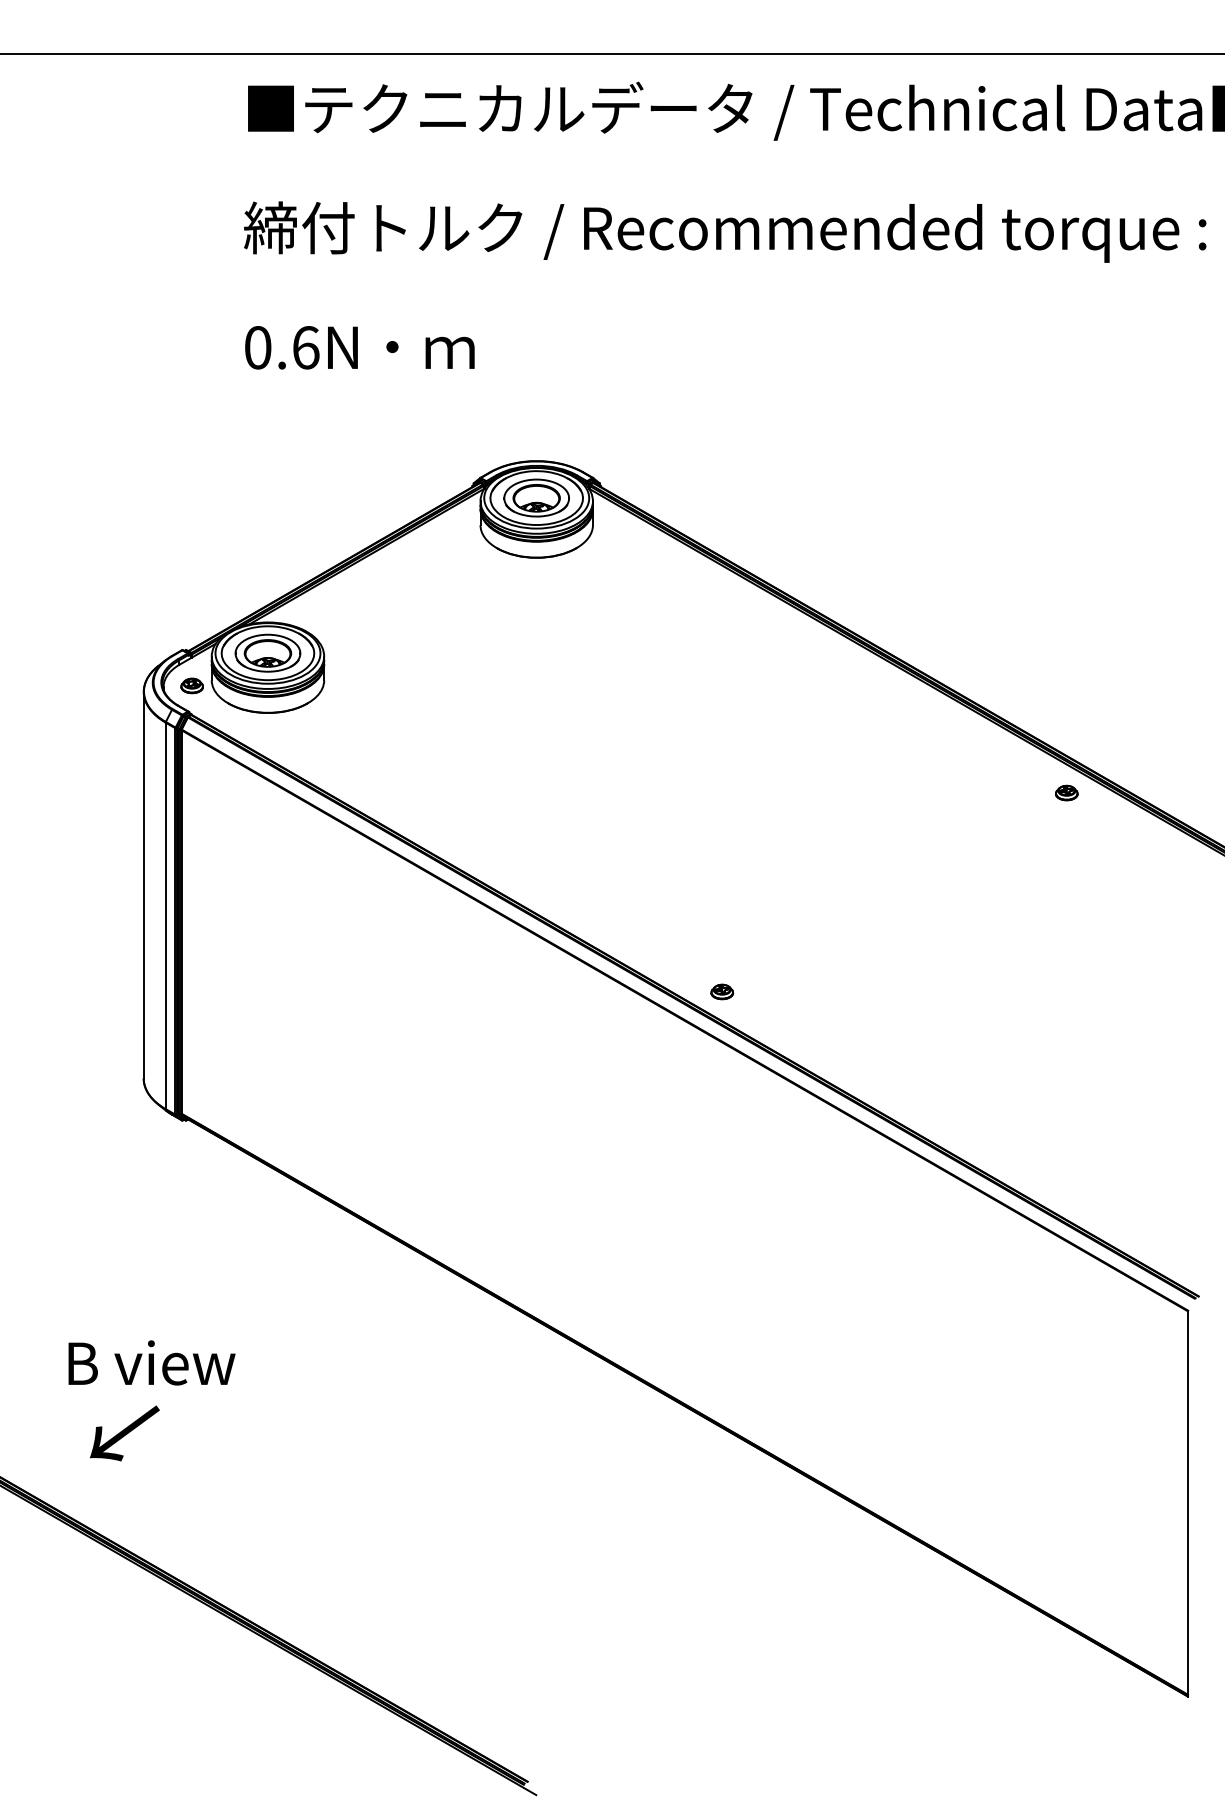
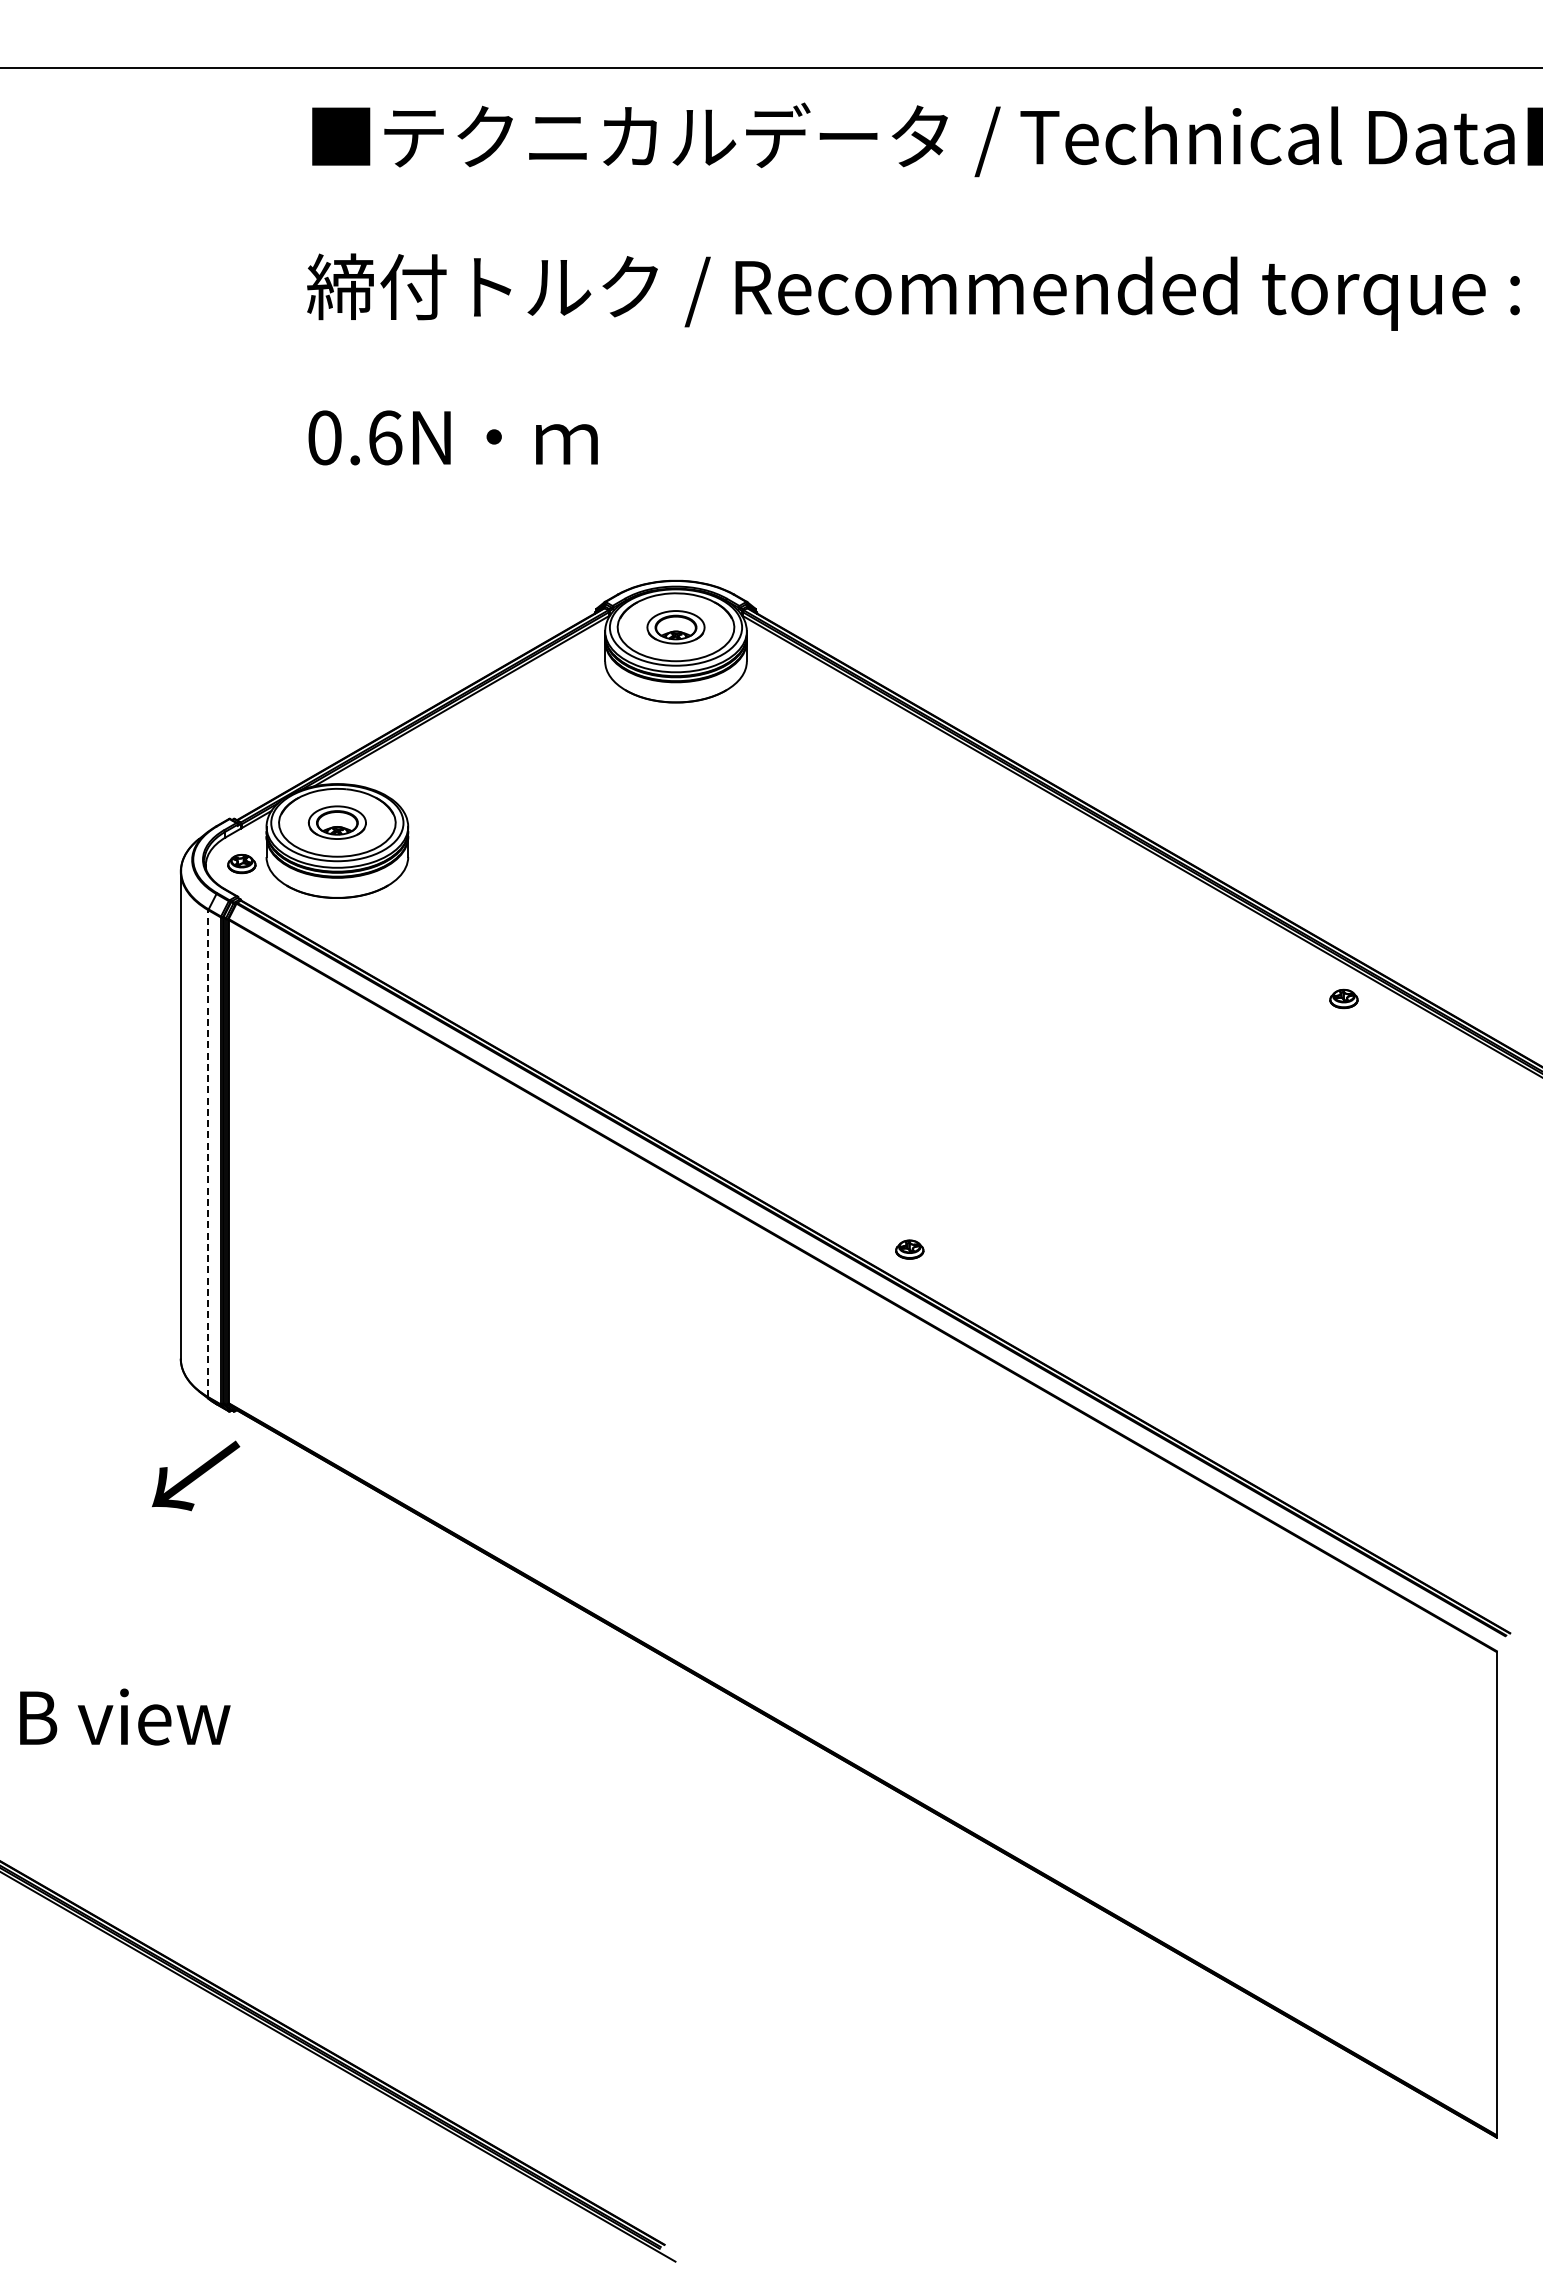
part: (536, 498) -> (675, 627), size x0.7
part: (268, 653) -> (337, 822), size x0.7
line: (165, 915) -> (208, 1153), solid -> dashed
text: (152, 1362) -> (125, 1716), moved
text: (125, 1433) -> (196, 1475), moved

